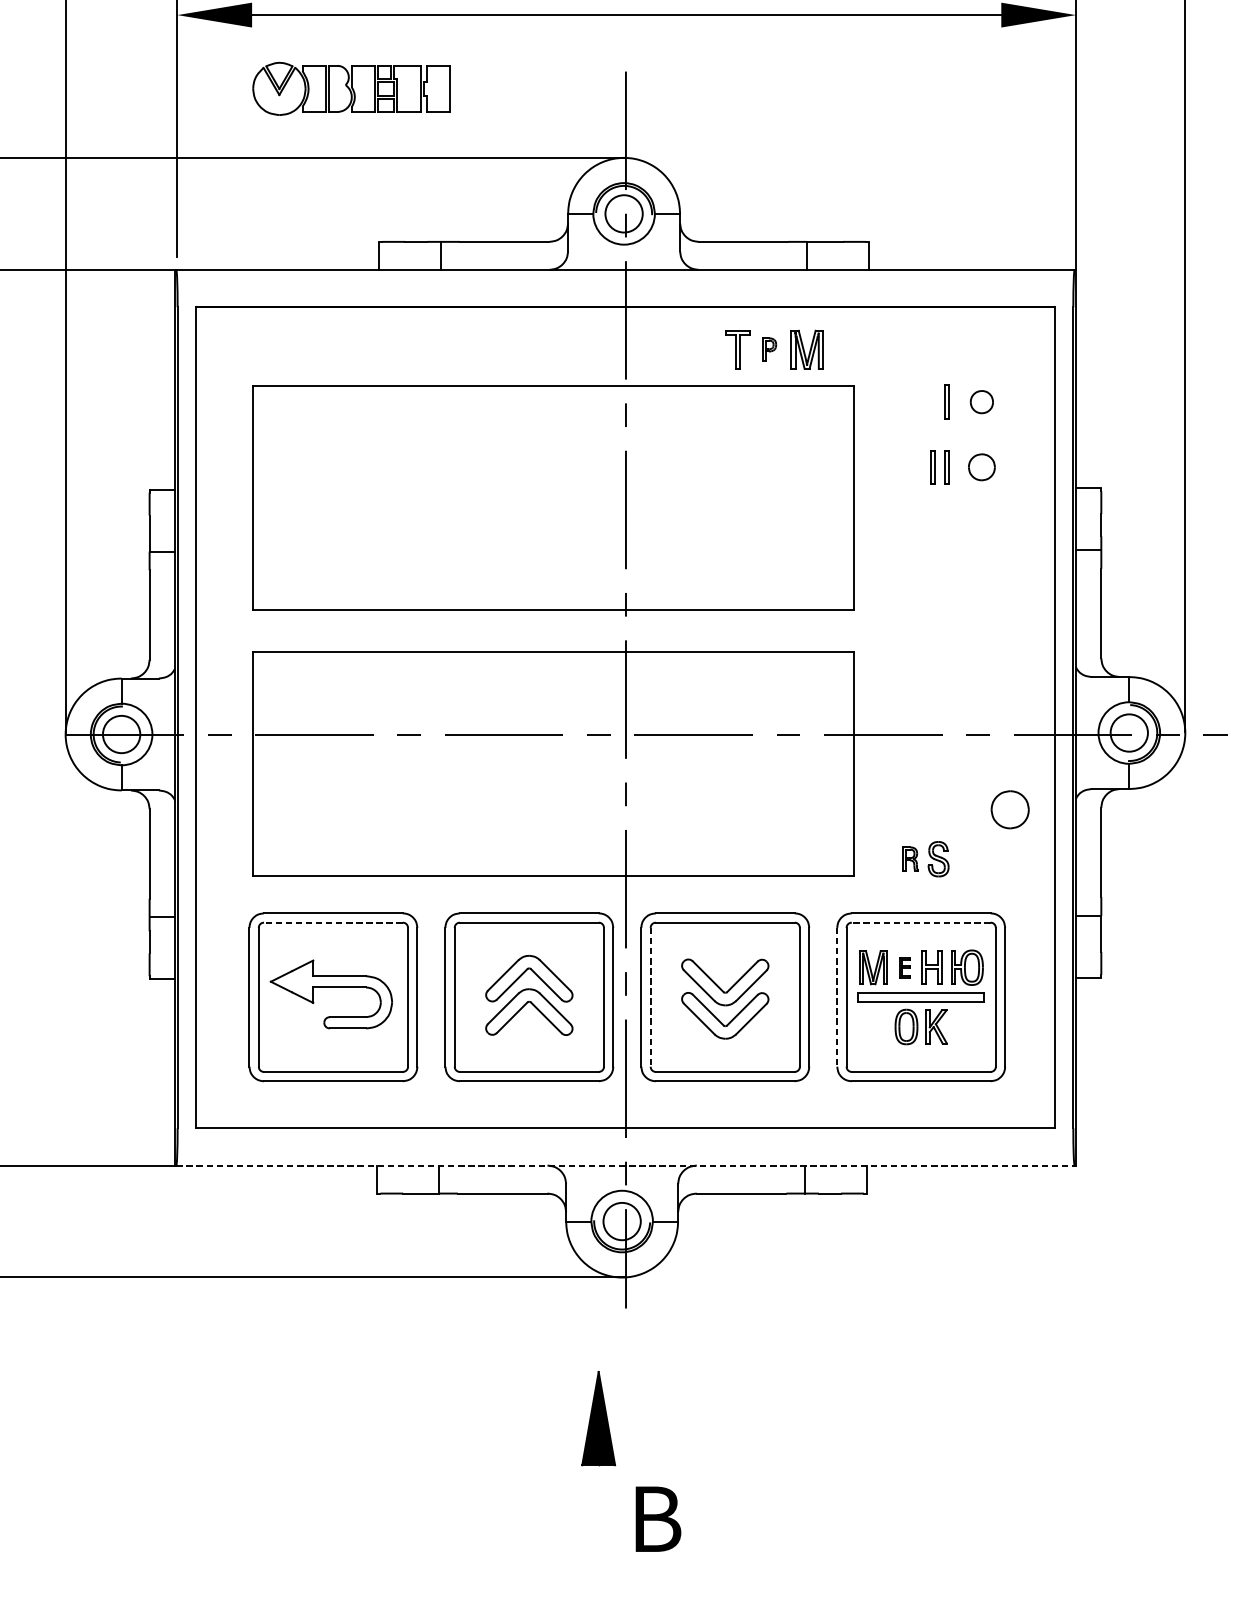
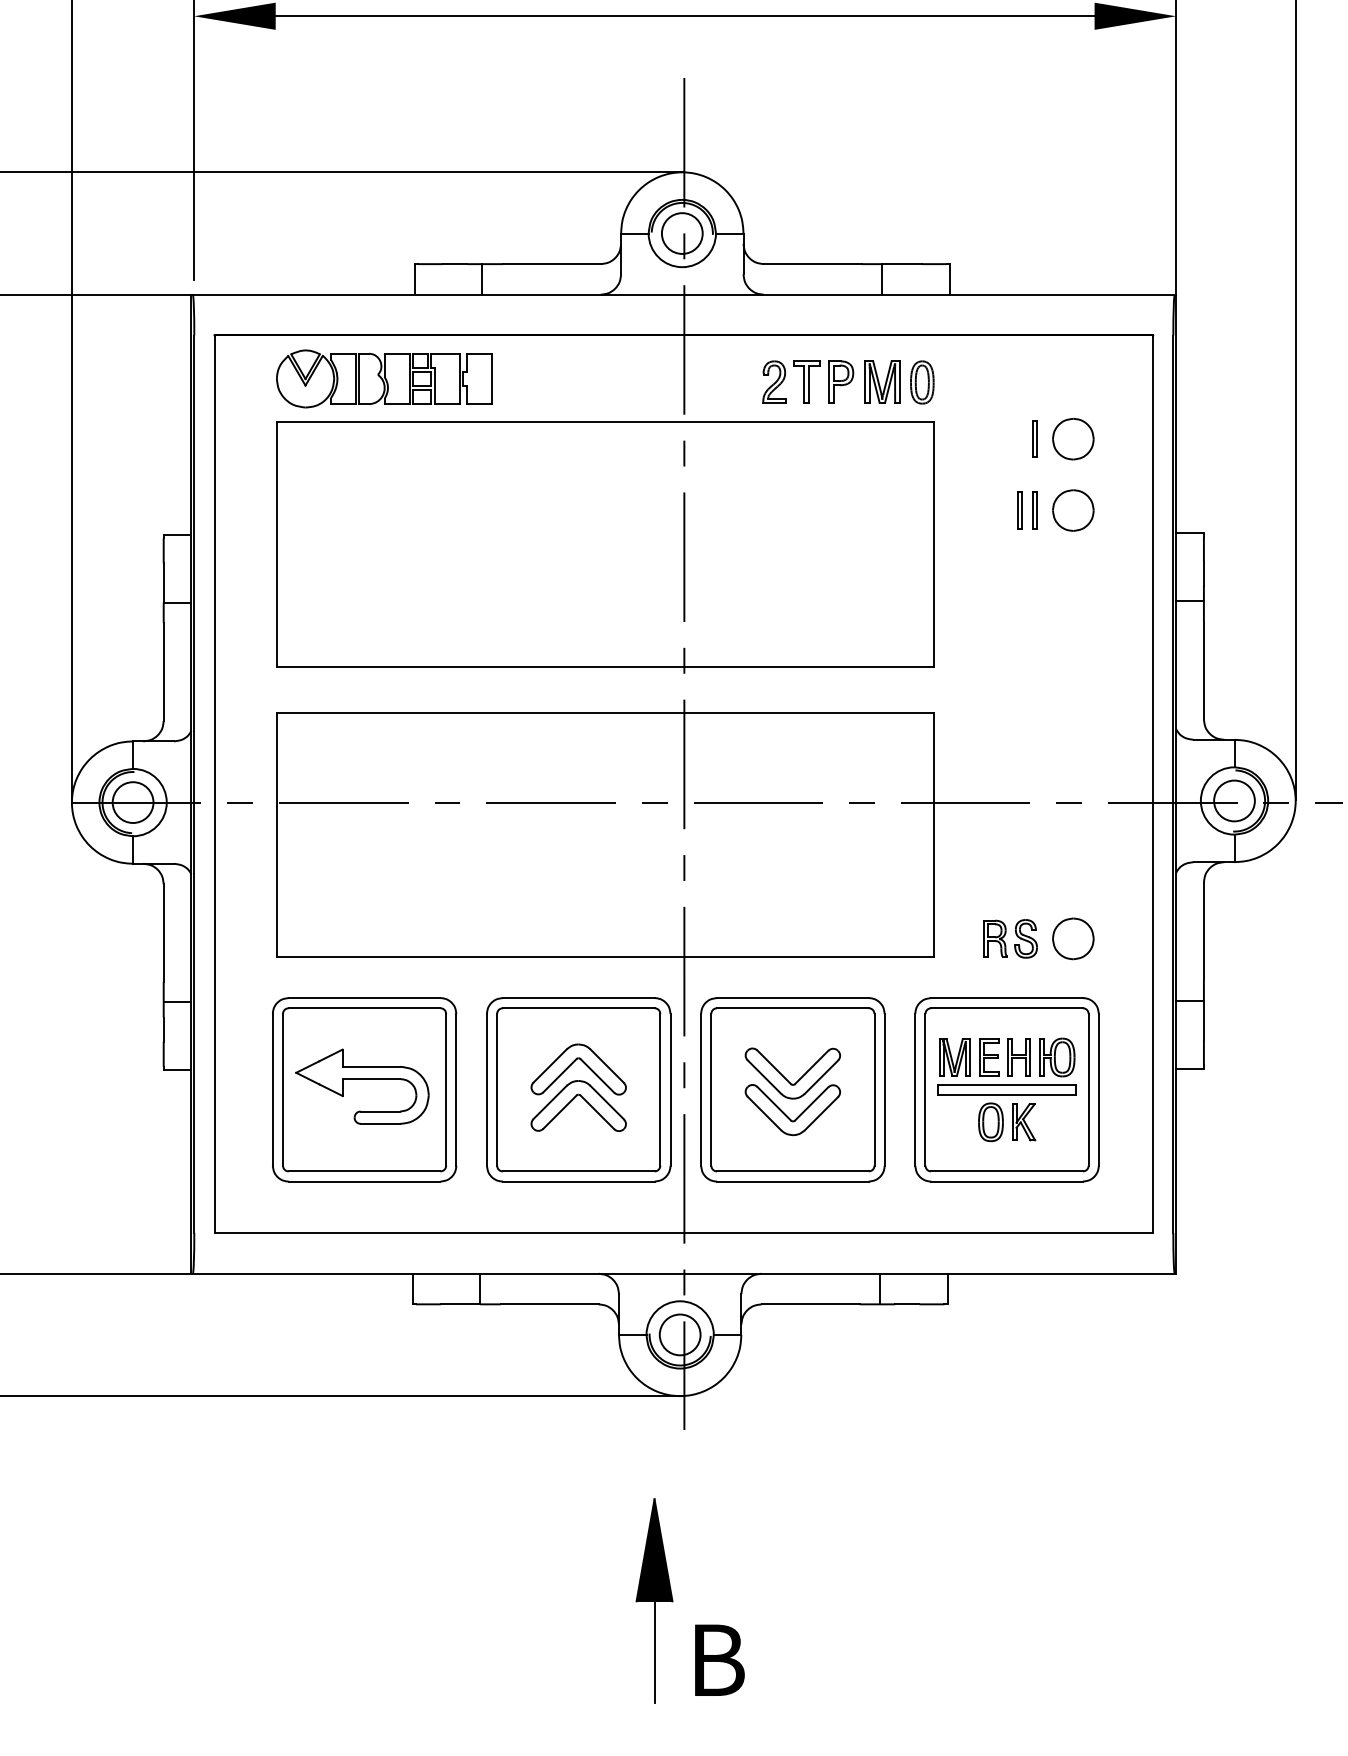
part: (351, 88) -> (384, 378), moved
part: (708, 349) -> (774, 381), added
part: (769, 349) -> (841, 381), size x1.67
part: (843, 350) -> (922, 382), added
part: (982, 402) -> (1073, 439), size x1.67
part: (982, 467) -> (1073, 510), size x1.43
part: (1010, 809) -> (1073, 938), moved
part: (910, 858) -> (995, 938), size x1.43
line: (333, 922) -> (364, 1008), dashed -> solid
line: (921, 922) -> (1007, 1008), dashed -> solid
part: (905, 967) -> (989, 1057), size x1.67
line: (650, 997) -> (711, 1089), dashed -> solid
line: (837, 997) -> (915, 1089), dashed -> solid
line: (625, 1165) -> (683, 1273), dashed -> solid
line: (598, 1512) -> (654, 1652), added

